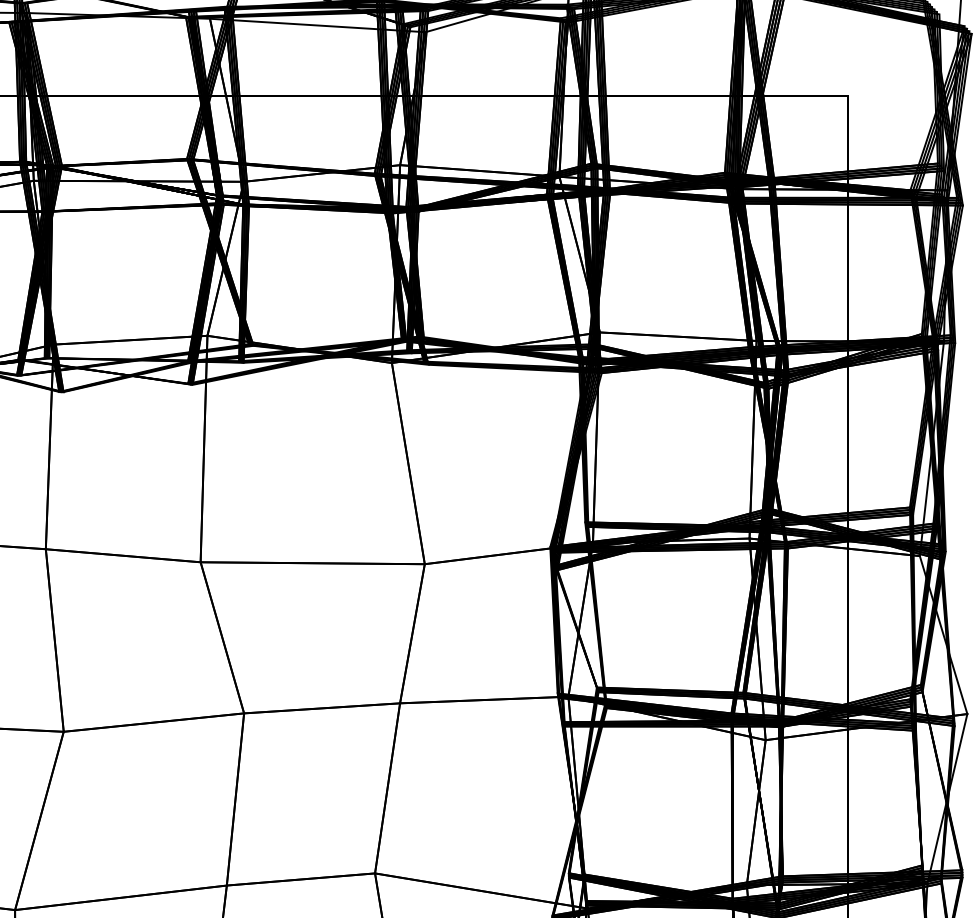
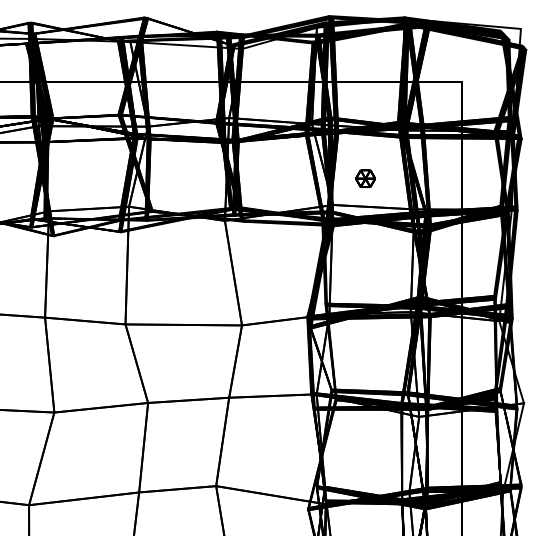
part: (662, 281) -> (365, 178), added

